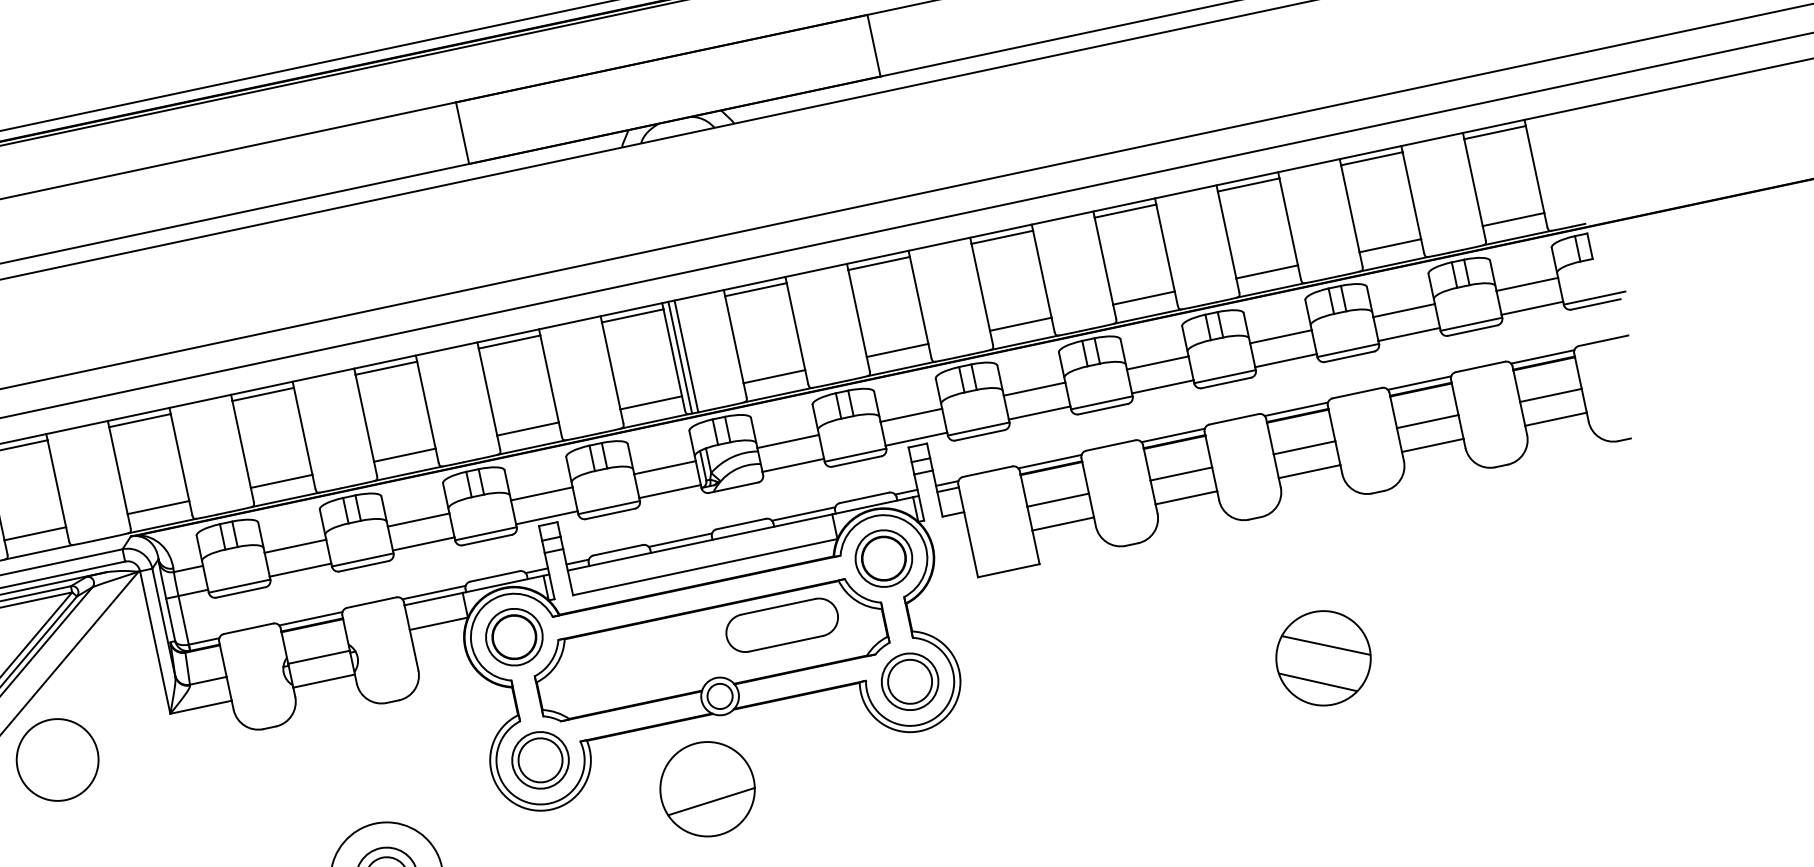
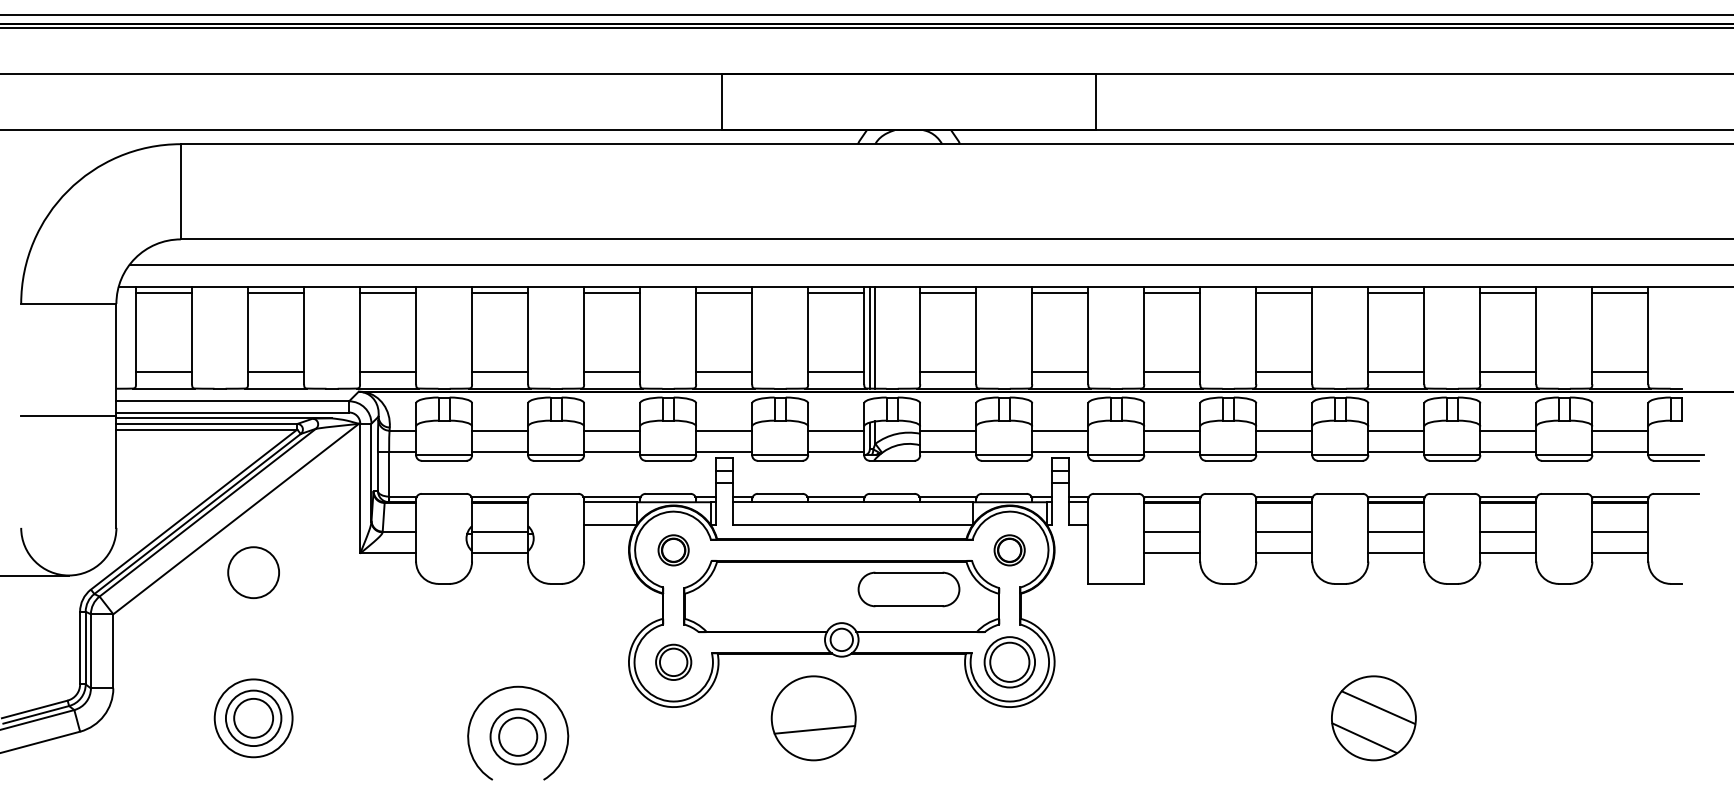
part: (883, 558) -> (1009, 550), size x0.6
part: (514, 637) -> (673, 550), size x0.6
circle: (57, 759) -> (253, 572), size x0.7
part: (540, 760) -> (673, 662), size x0.7

